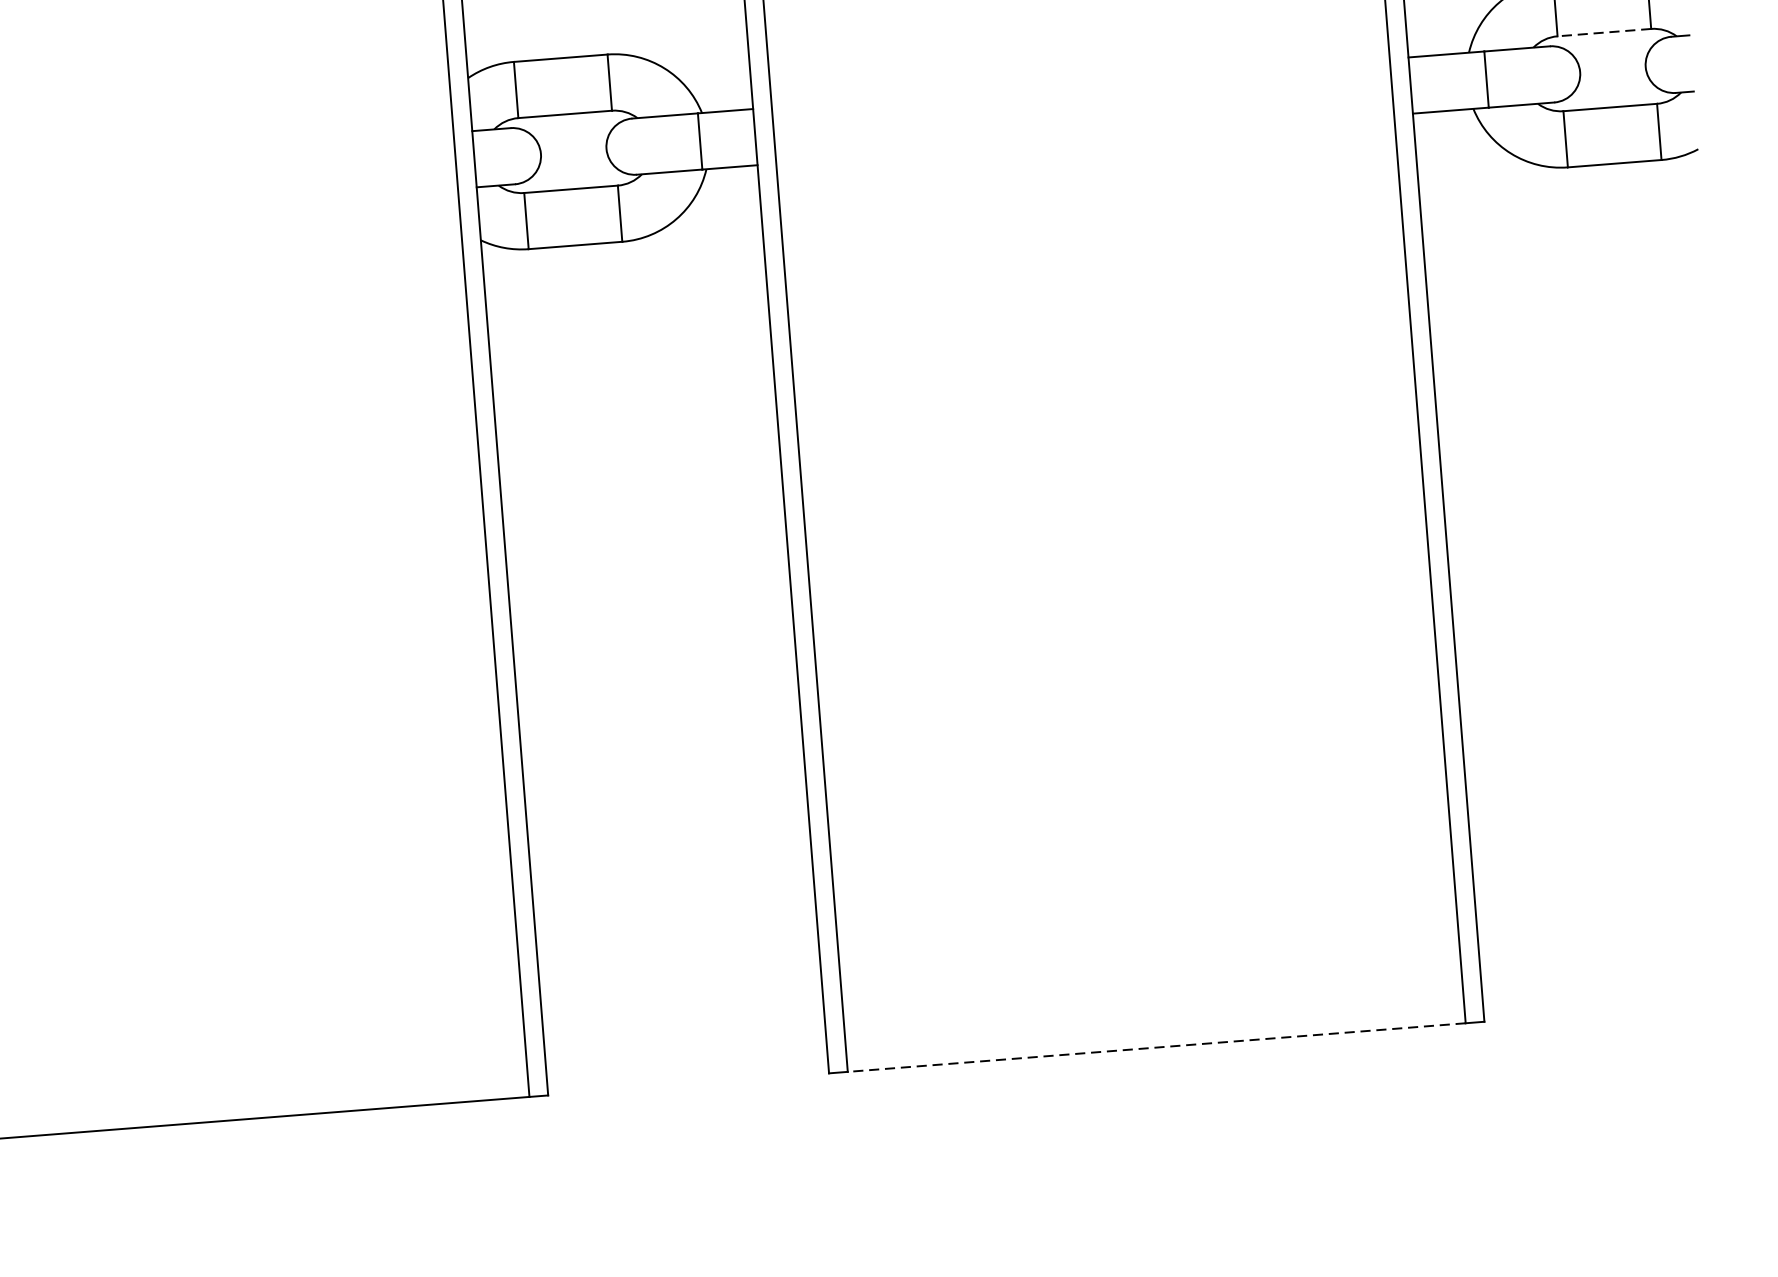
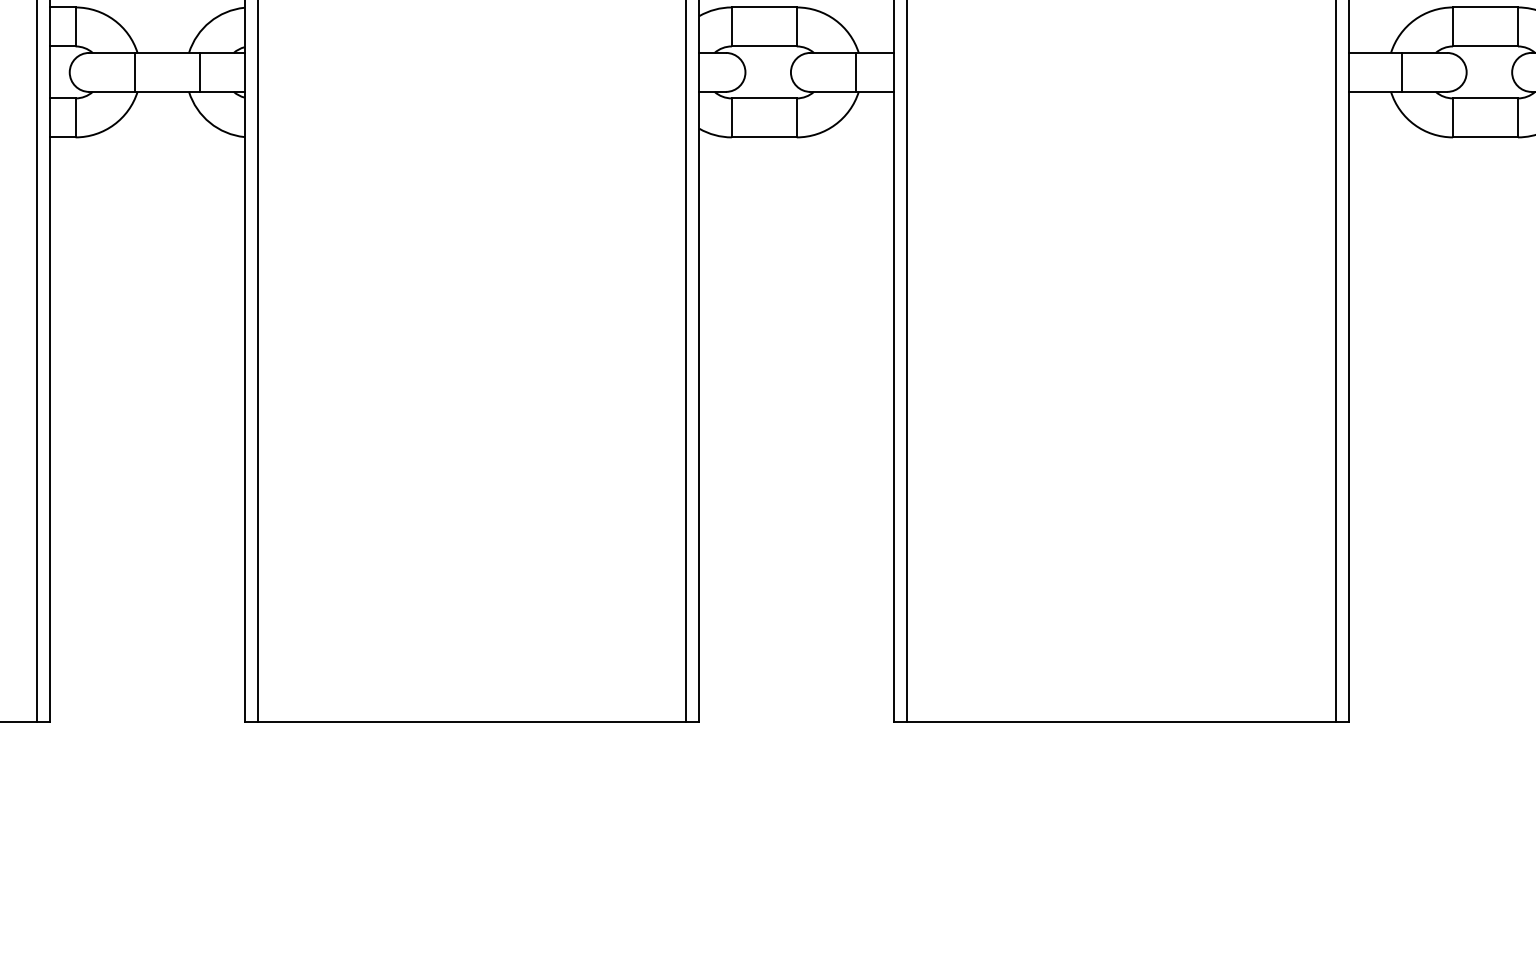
line: (1604, 32) -> (1485, 46), dashed -> solid
line: (1156, 1048) -> (1121, 722), dashed -> solid

